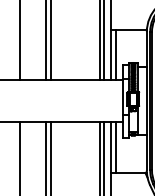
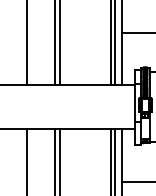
line: (115, 54) -> (126, 58), removed
line: (115, 147) -> (126, 155), removed

